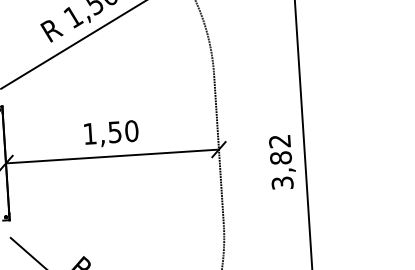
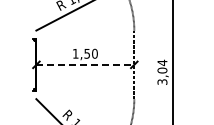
text: (280, 149) -> (162, 66), 3,82 -> 3,04
line: (112, 155) -> (85, 64), solid -> dashed

